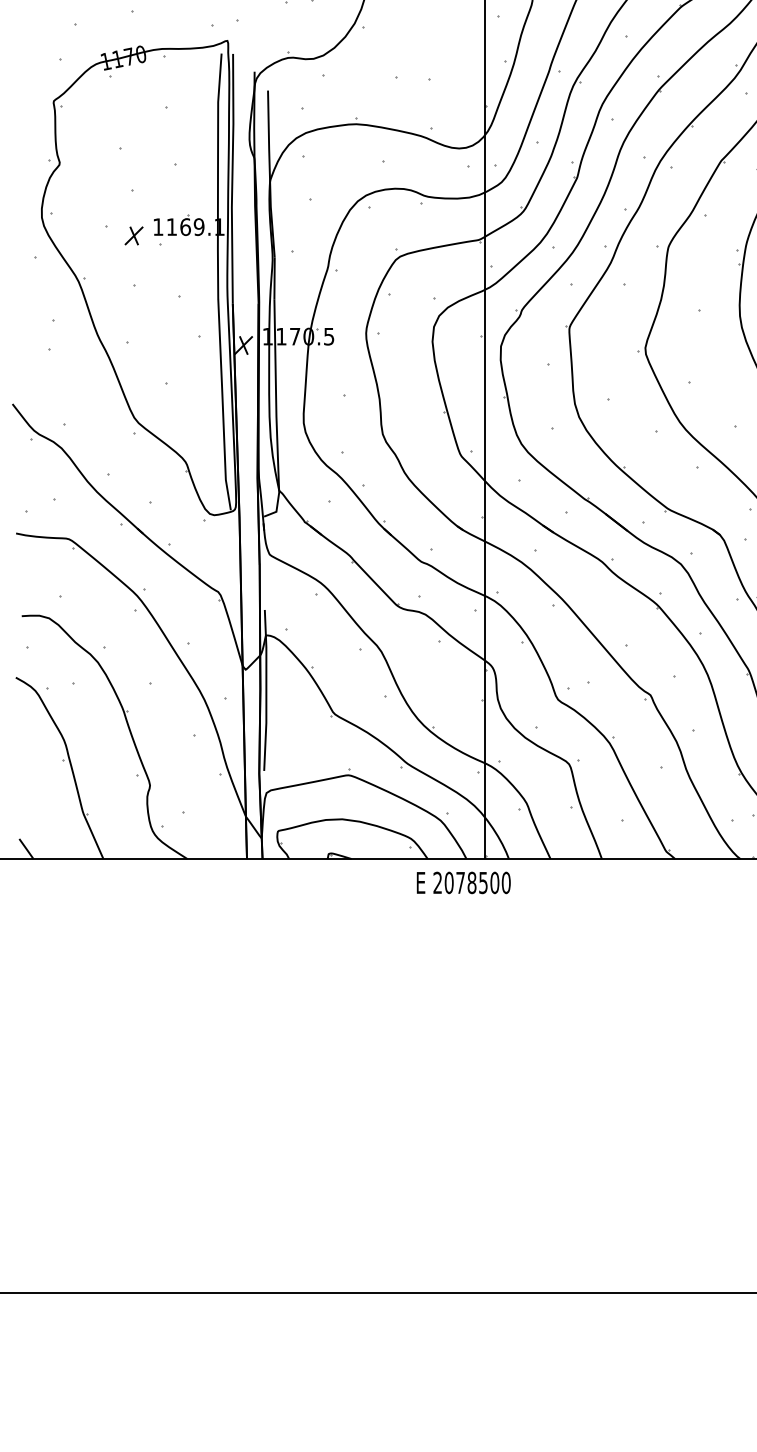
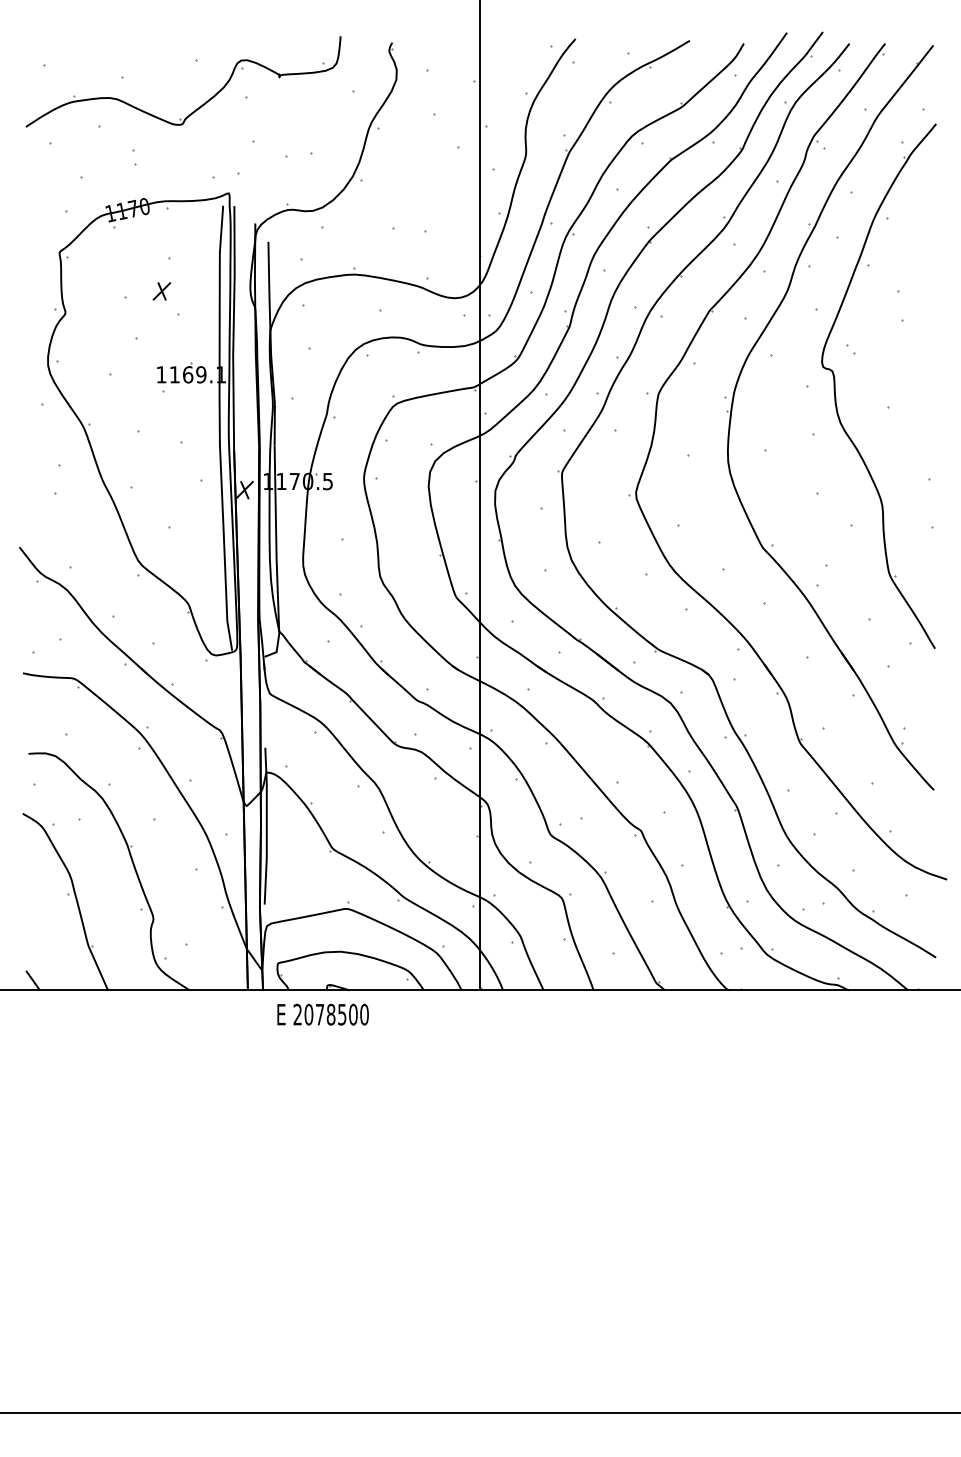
part: (133, 236) -> (161, 291), moved
text: (463, 882) -> (322, 1014), moved

